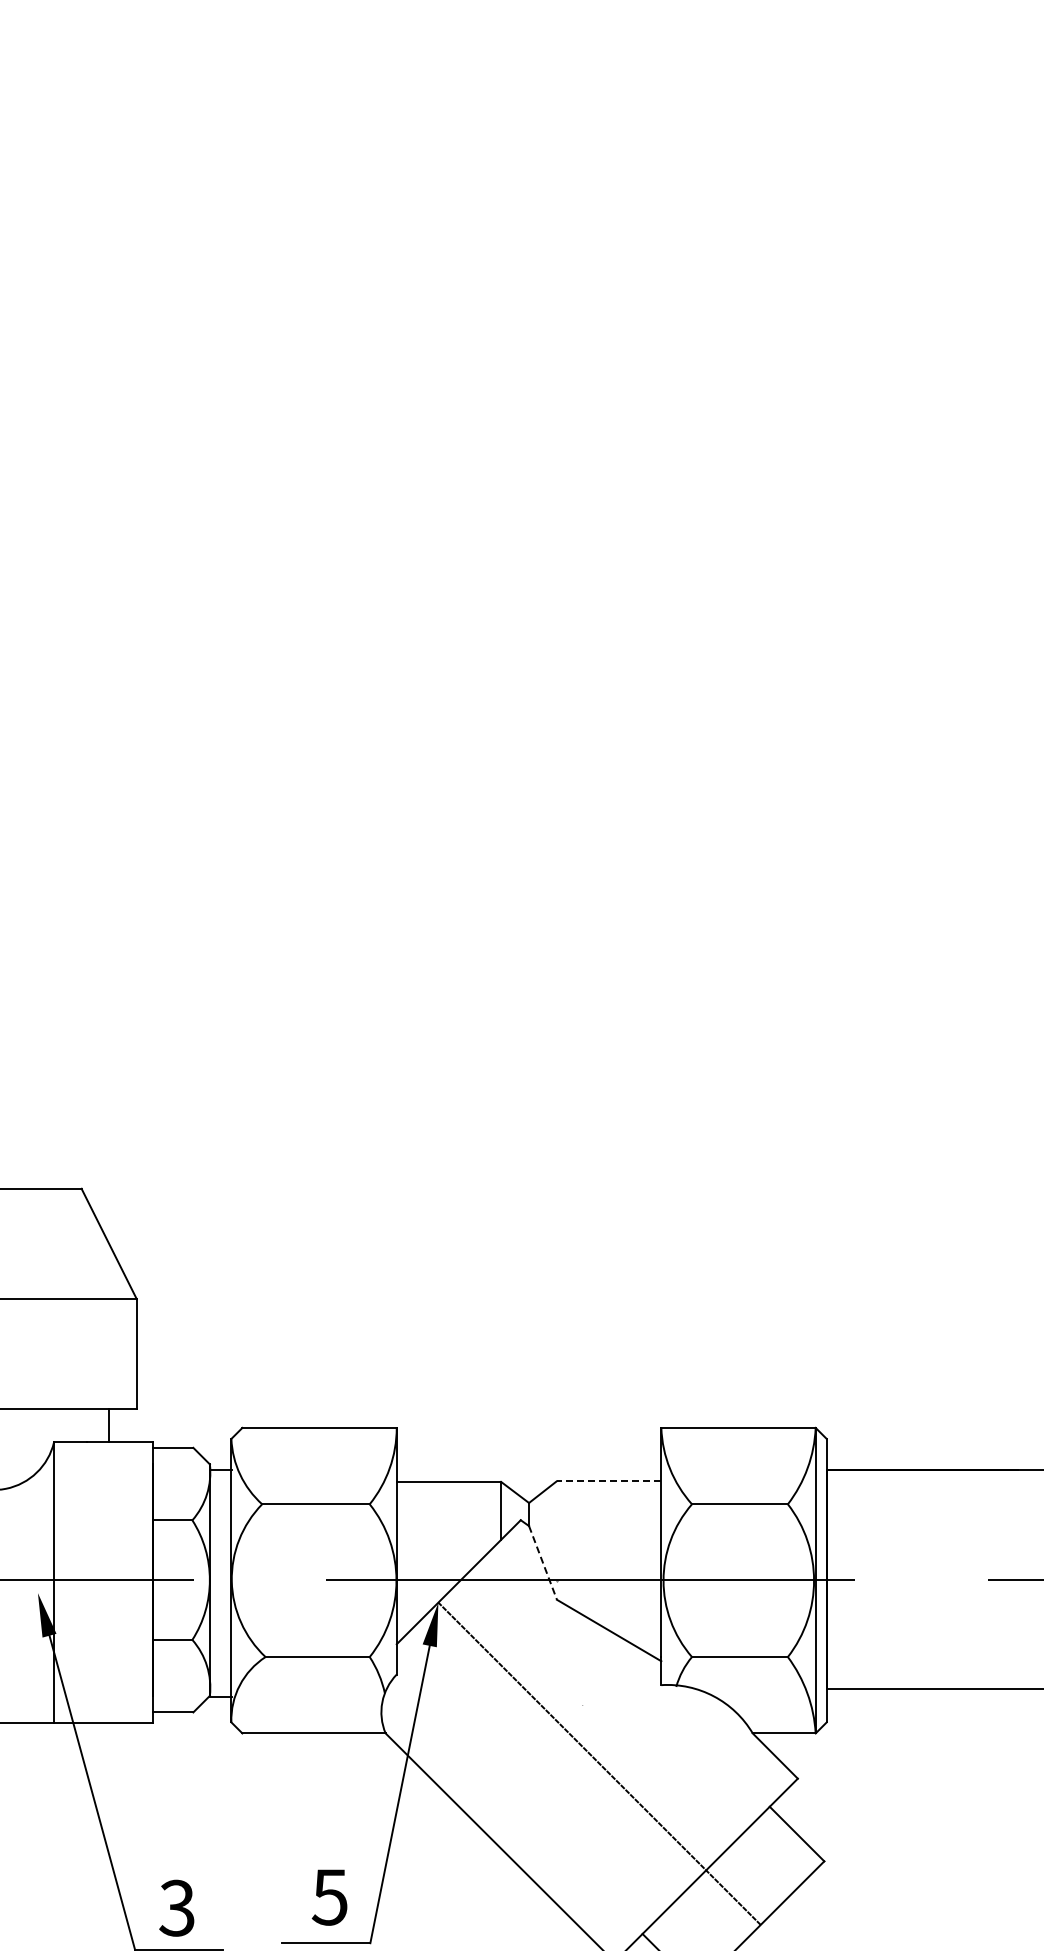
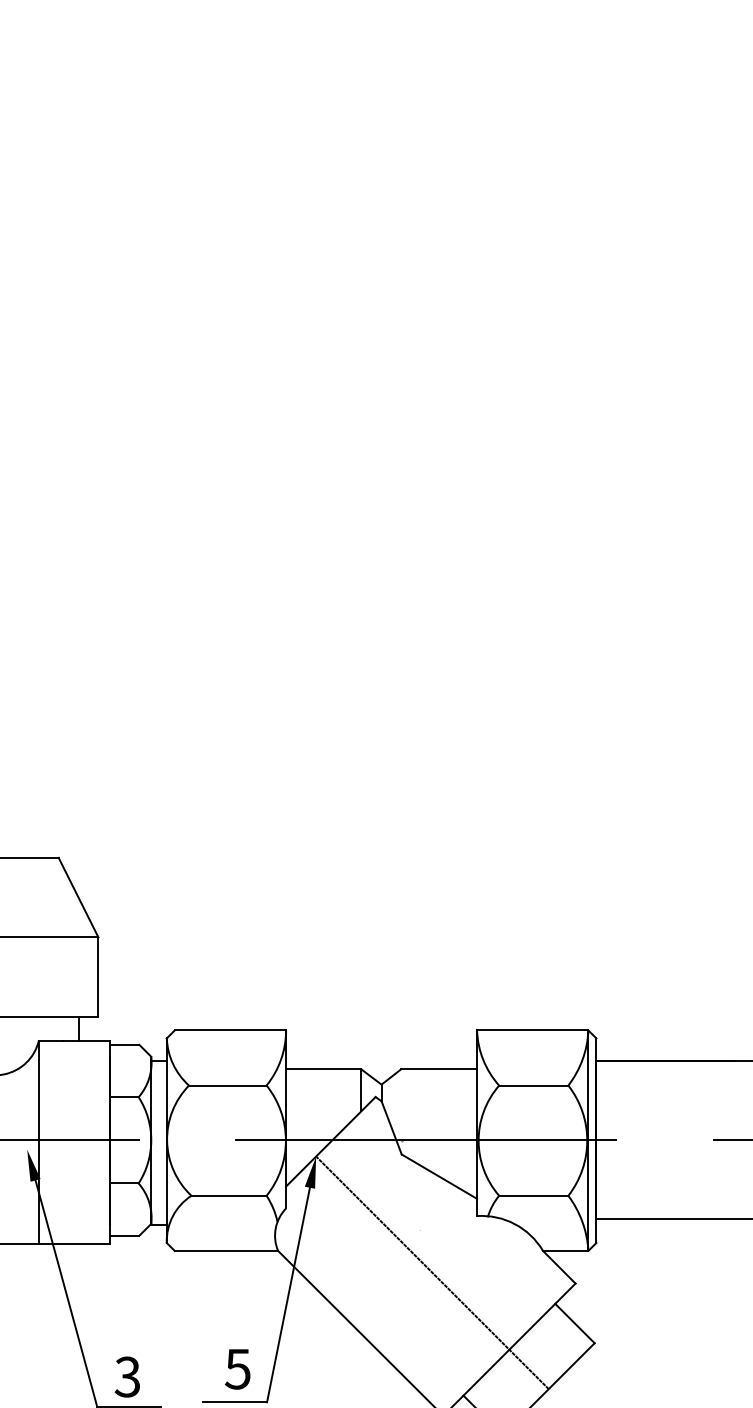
line: (608, 1481) -> (438, 1069), dashed -> solid
line: (543, 1563) -> (392, 1128), dashed -> solid

